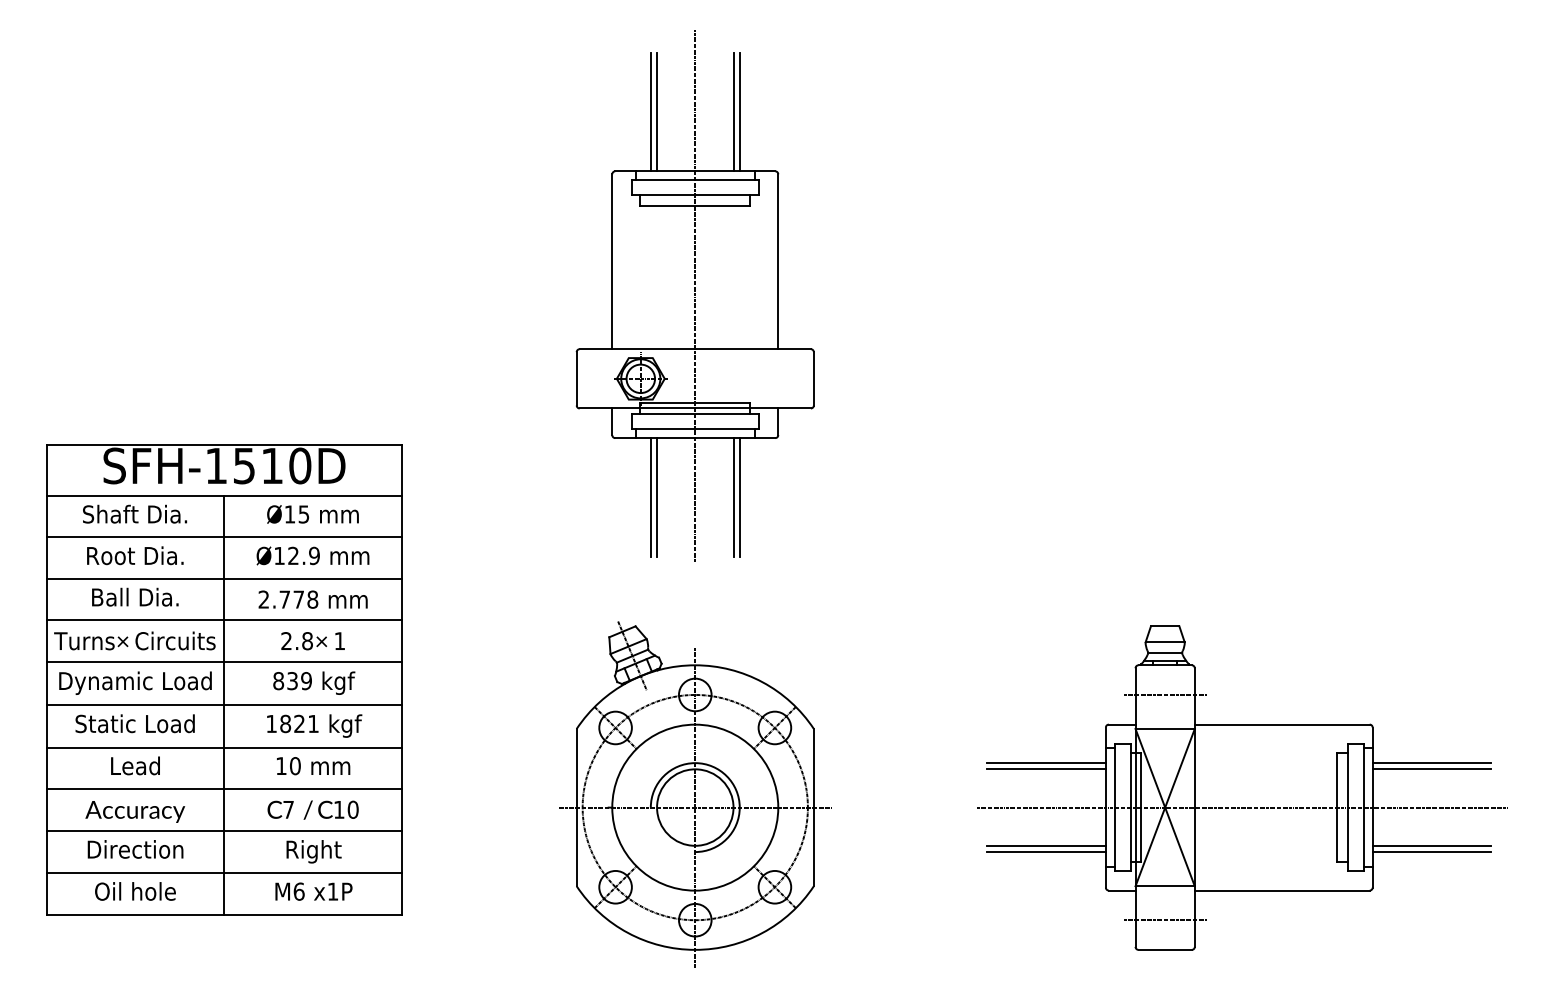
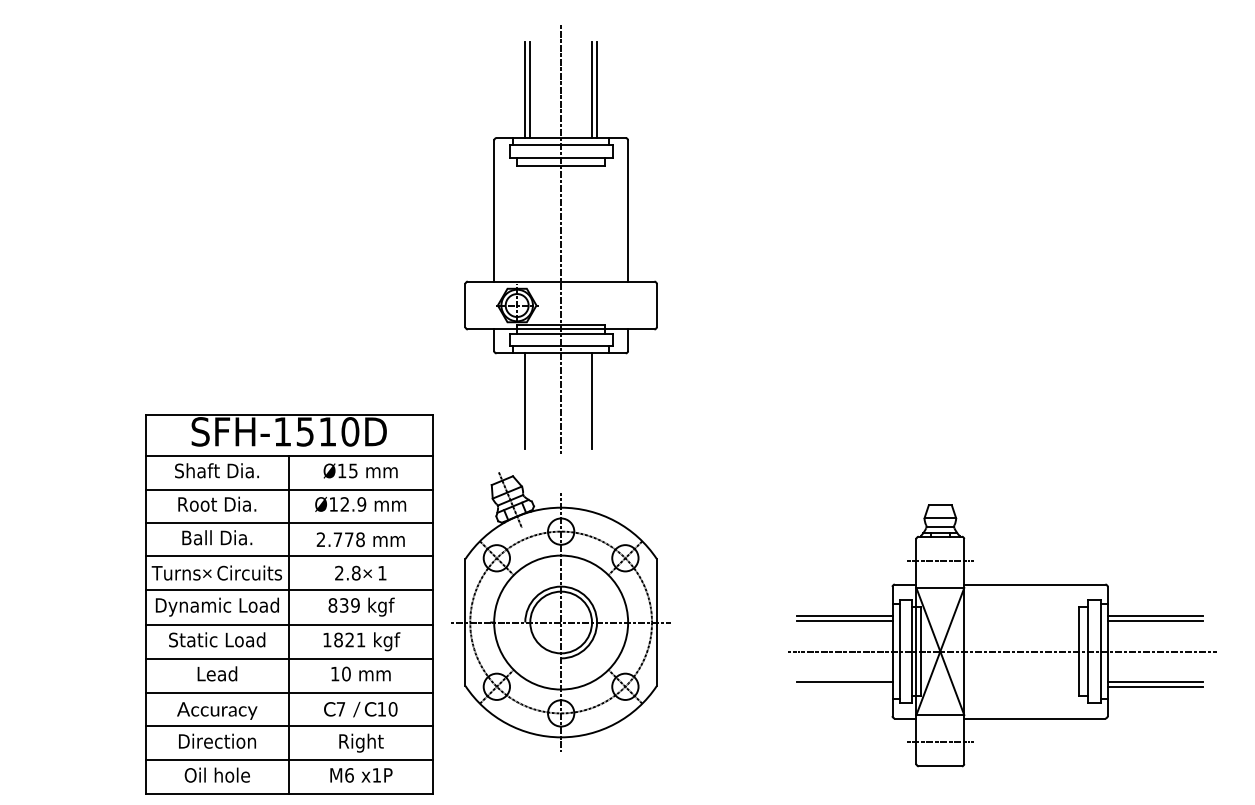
line: (657, 497) -> (530, 401), removed
line: (740, 497) -> (597, 401), removed
part: (224, 679) -> (289, 604), moved
part: (694, 793) -> (560, 611), moved
line: (1046, 852) -> (844, 687), removed

